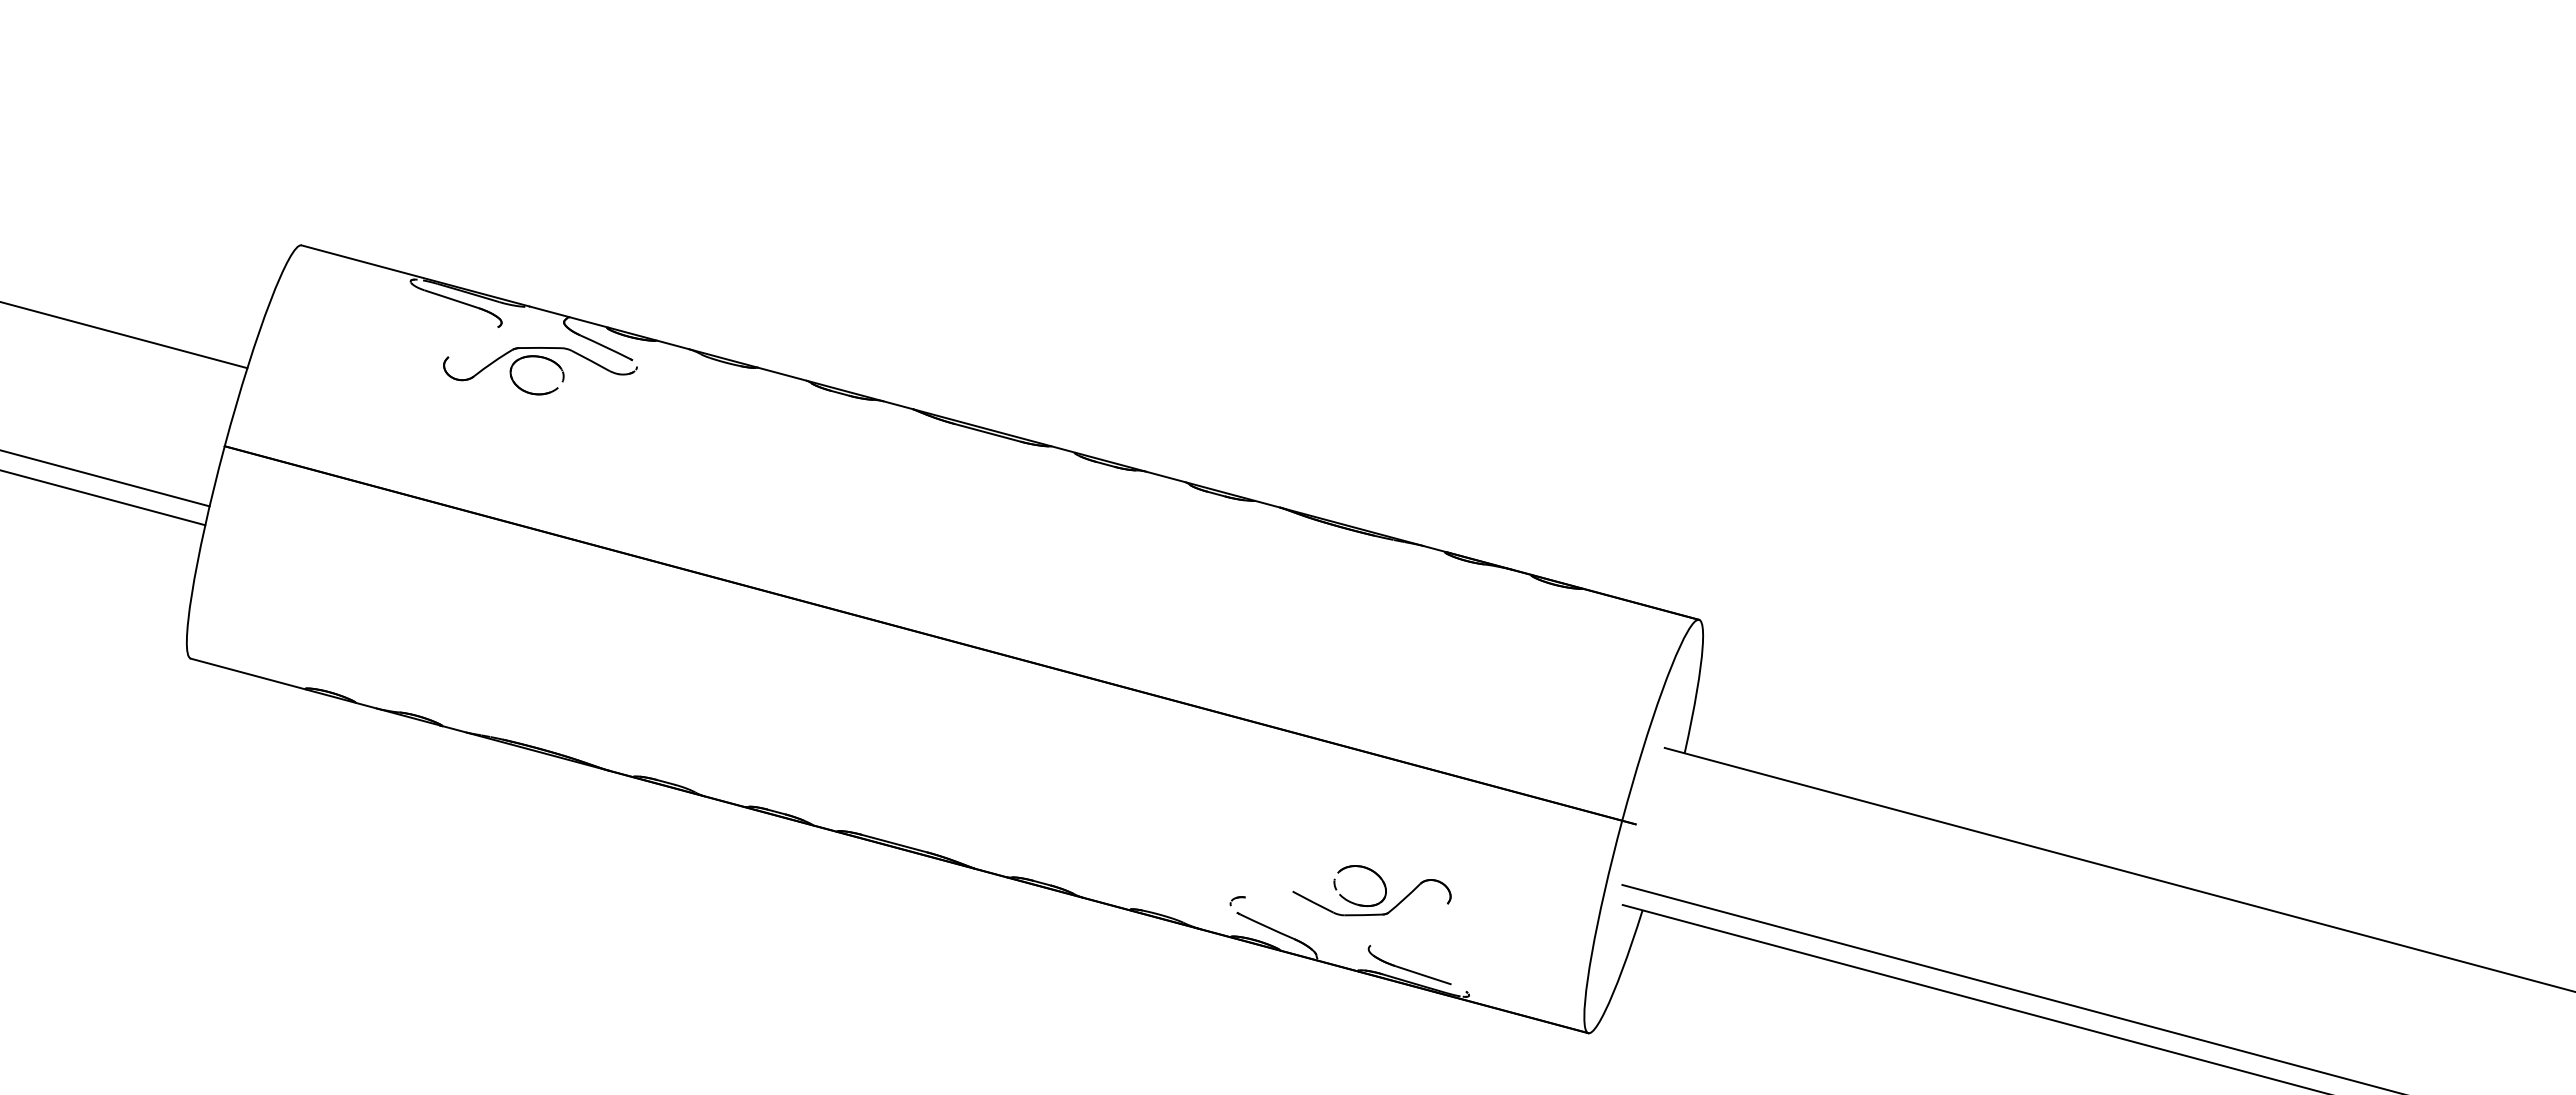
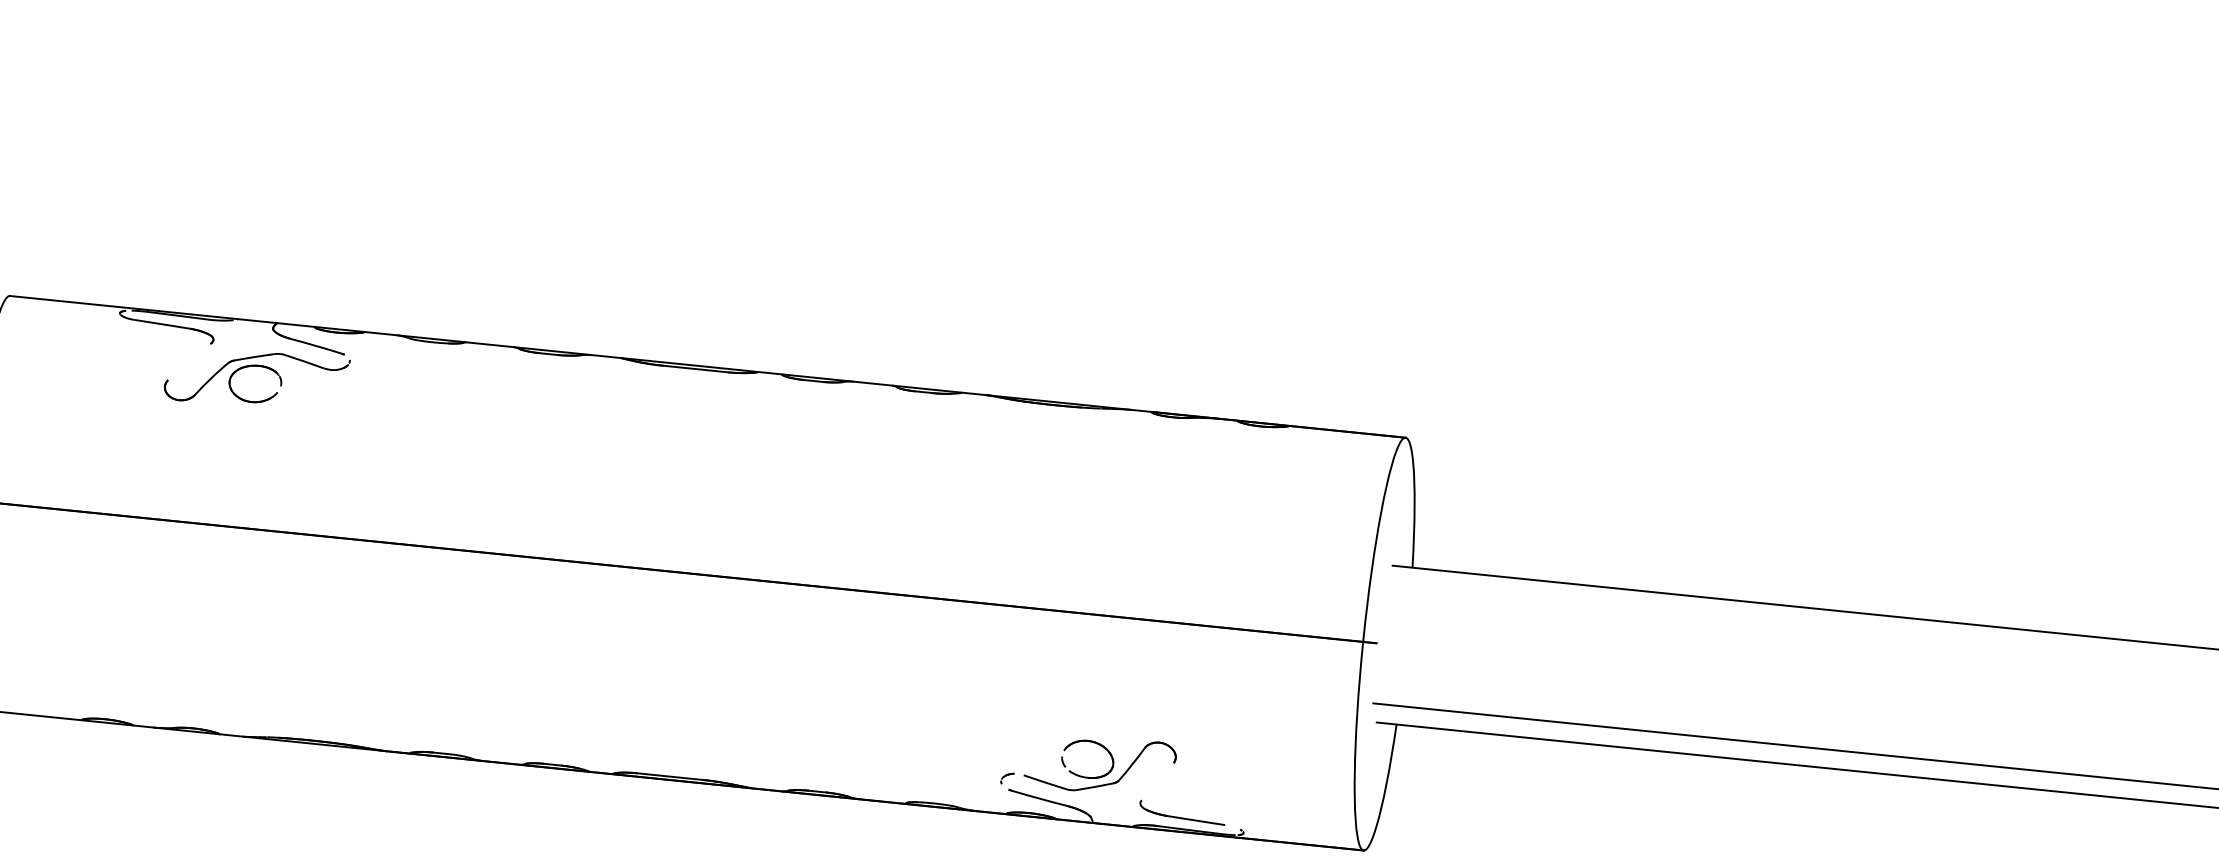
part: (1383, 885) -> (1109, 755), moved

